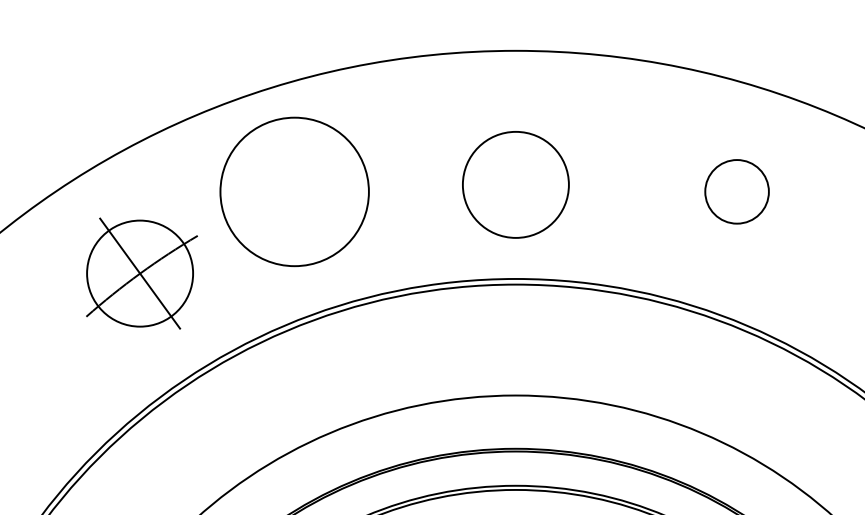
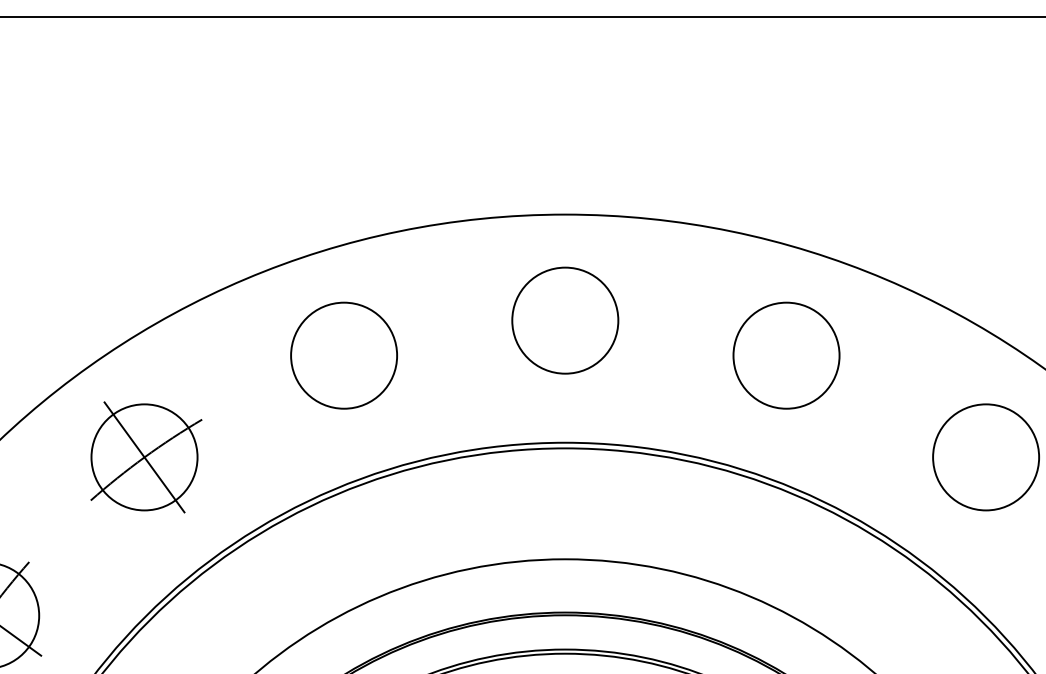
circle: (516, 184) -> (565, 320), moved
circle: (295, 191) -> (344, 355), size x0.71
circle: (737, 191) -> (786, 355), size x1.67
part: (142, 273) -> (146, 457), moved

